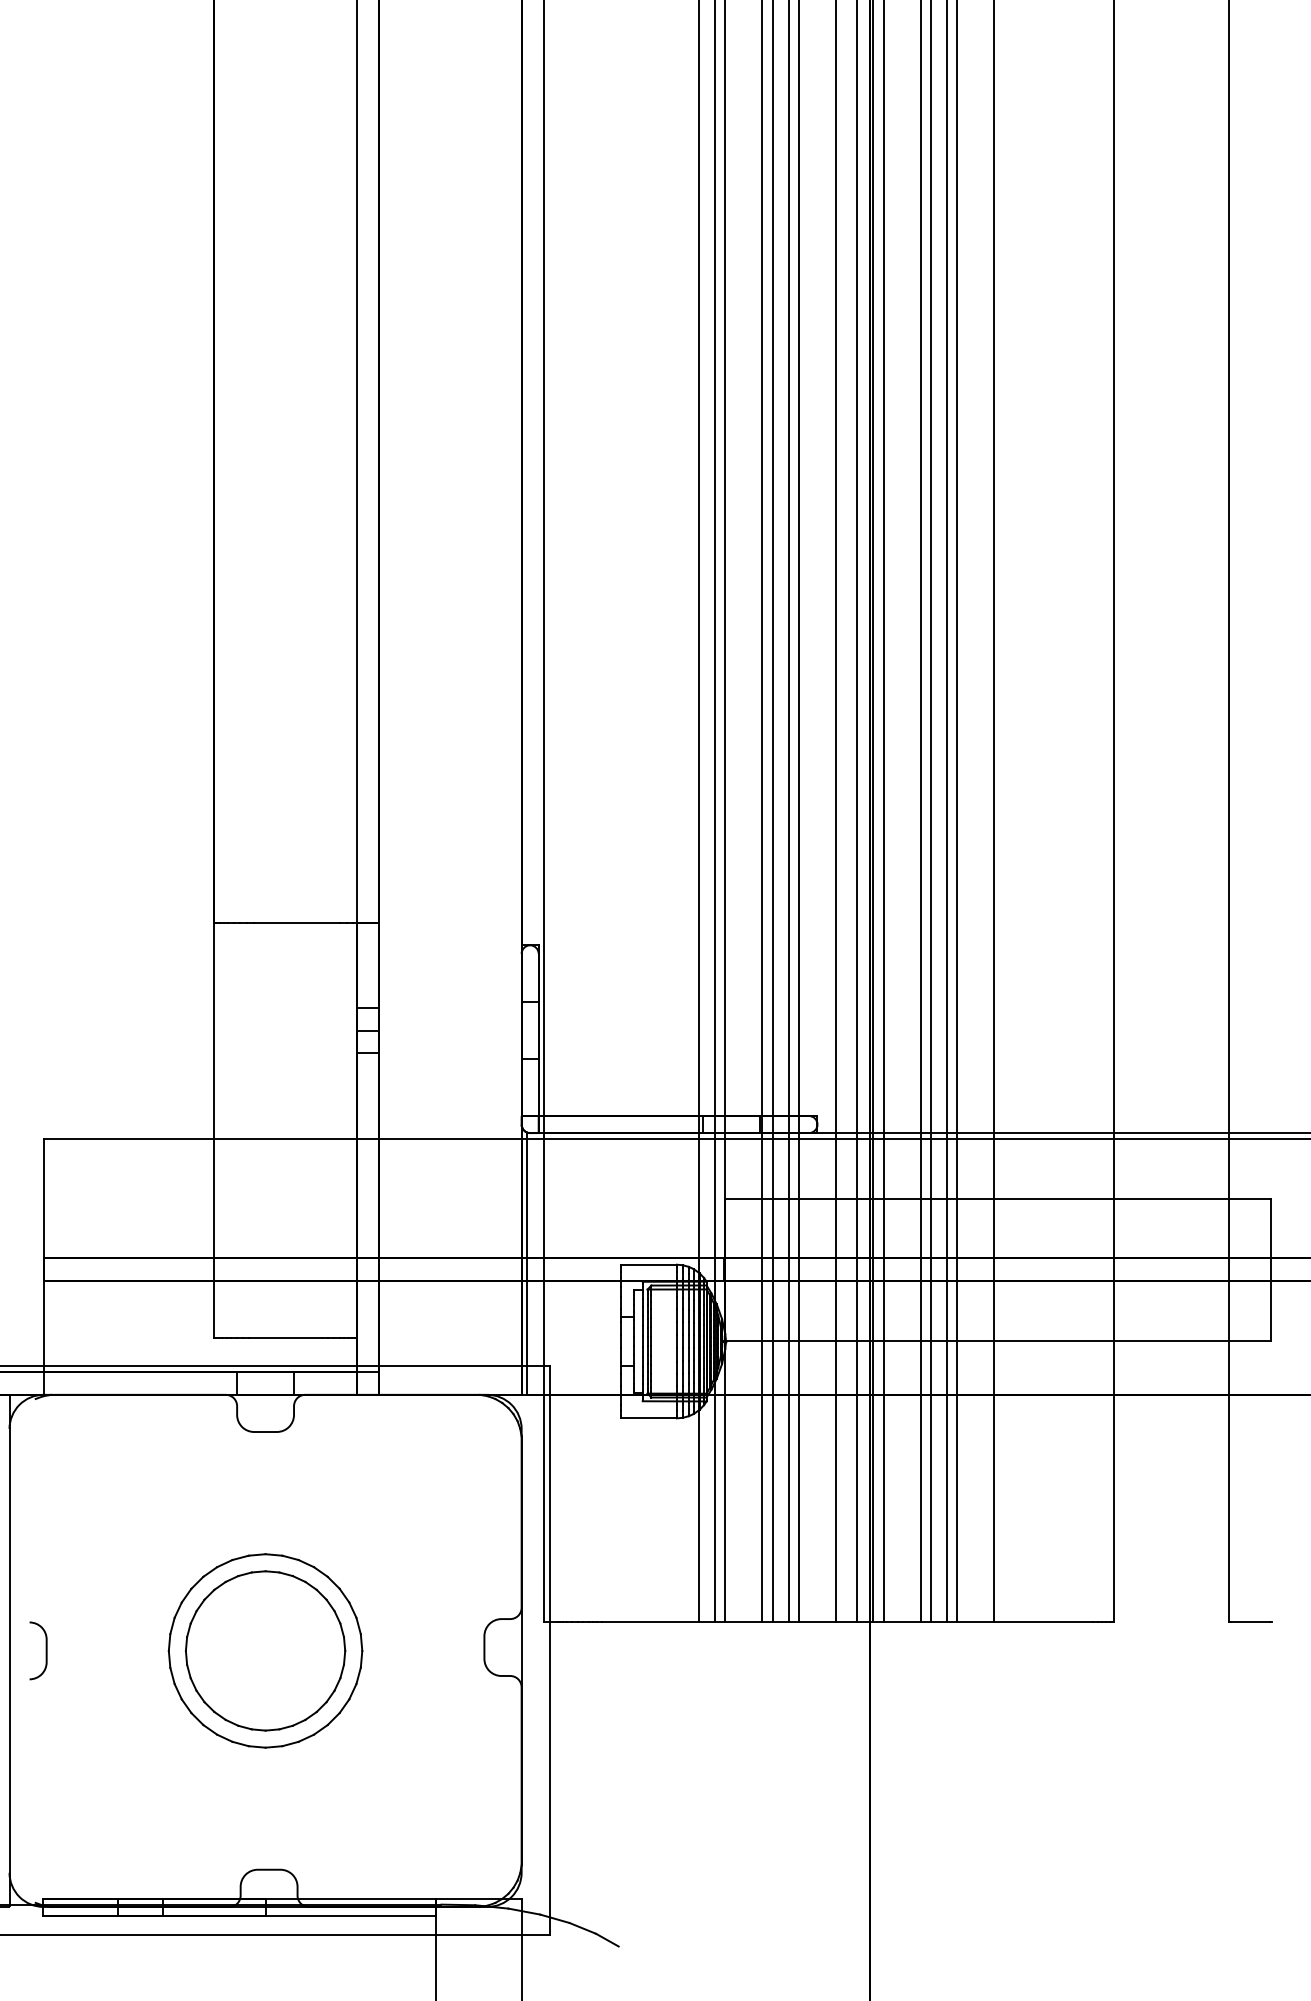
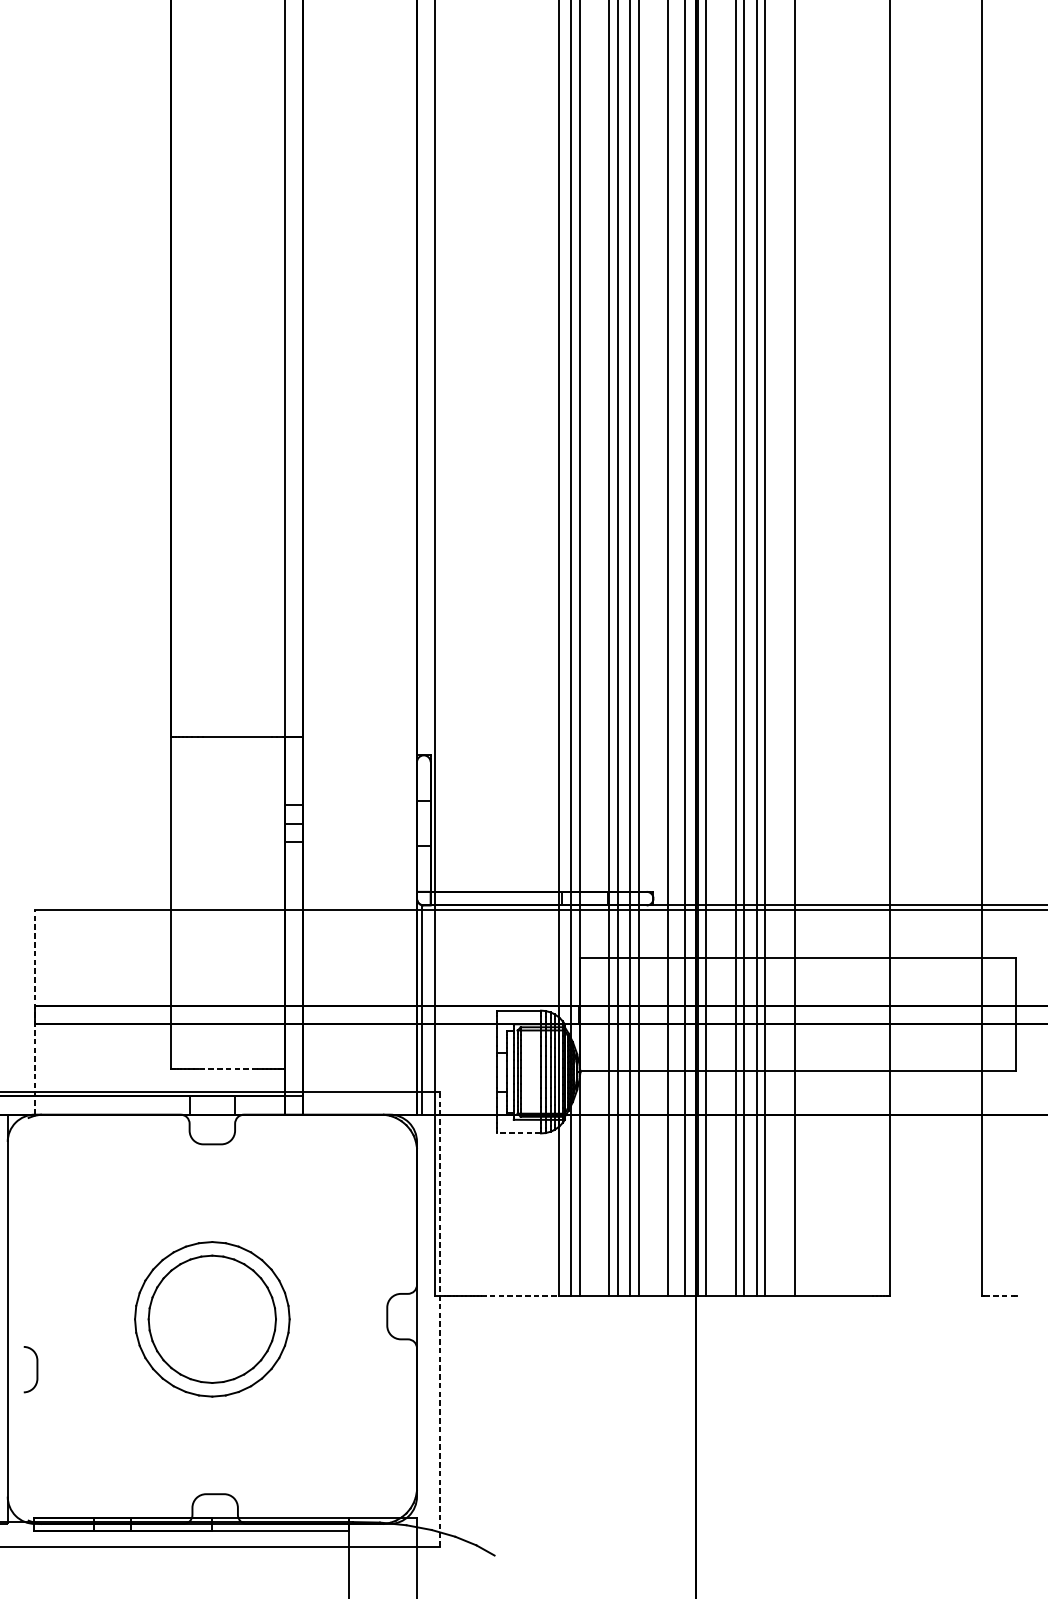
line: (43, 1266) -> (34, 1012), solid -> dashed
line: (285, 1337) -> (228, 1068), solid -> dashed
line: (649, 1418) -> (519, 1133), solid -> dashed
line: (650, 1621) -> (520, 1295), solid -> dashed
line: (1251, 1621) -> (1000, 1295), solid -> dashed
curve: (45, 1650) -> (36, 1369), moved
line: (550, 1650) -> (440, 1318), solid -> dashed

